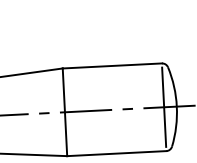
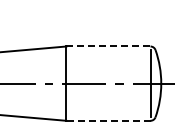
line: (112, 65) -> (108, 46), solid -> dashed
line: (115, 153) -> (107, 120), solid -> dashed

